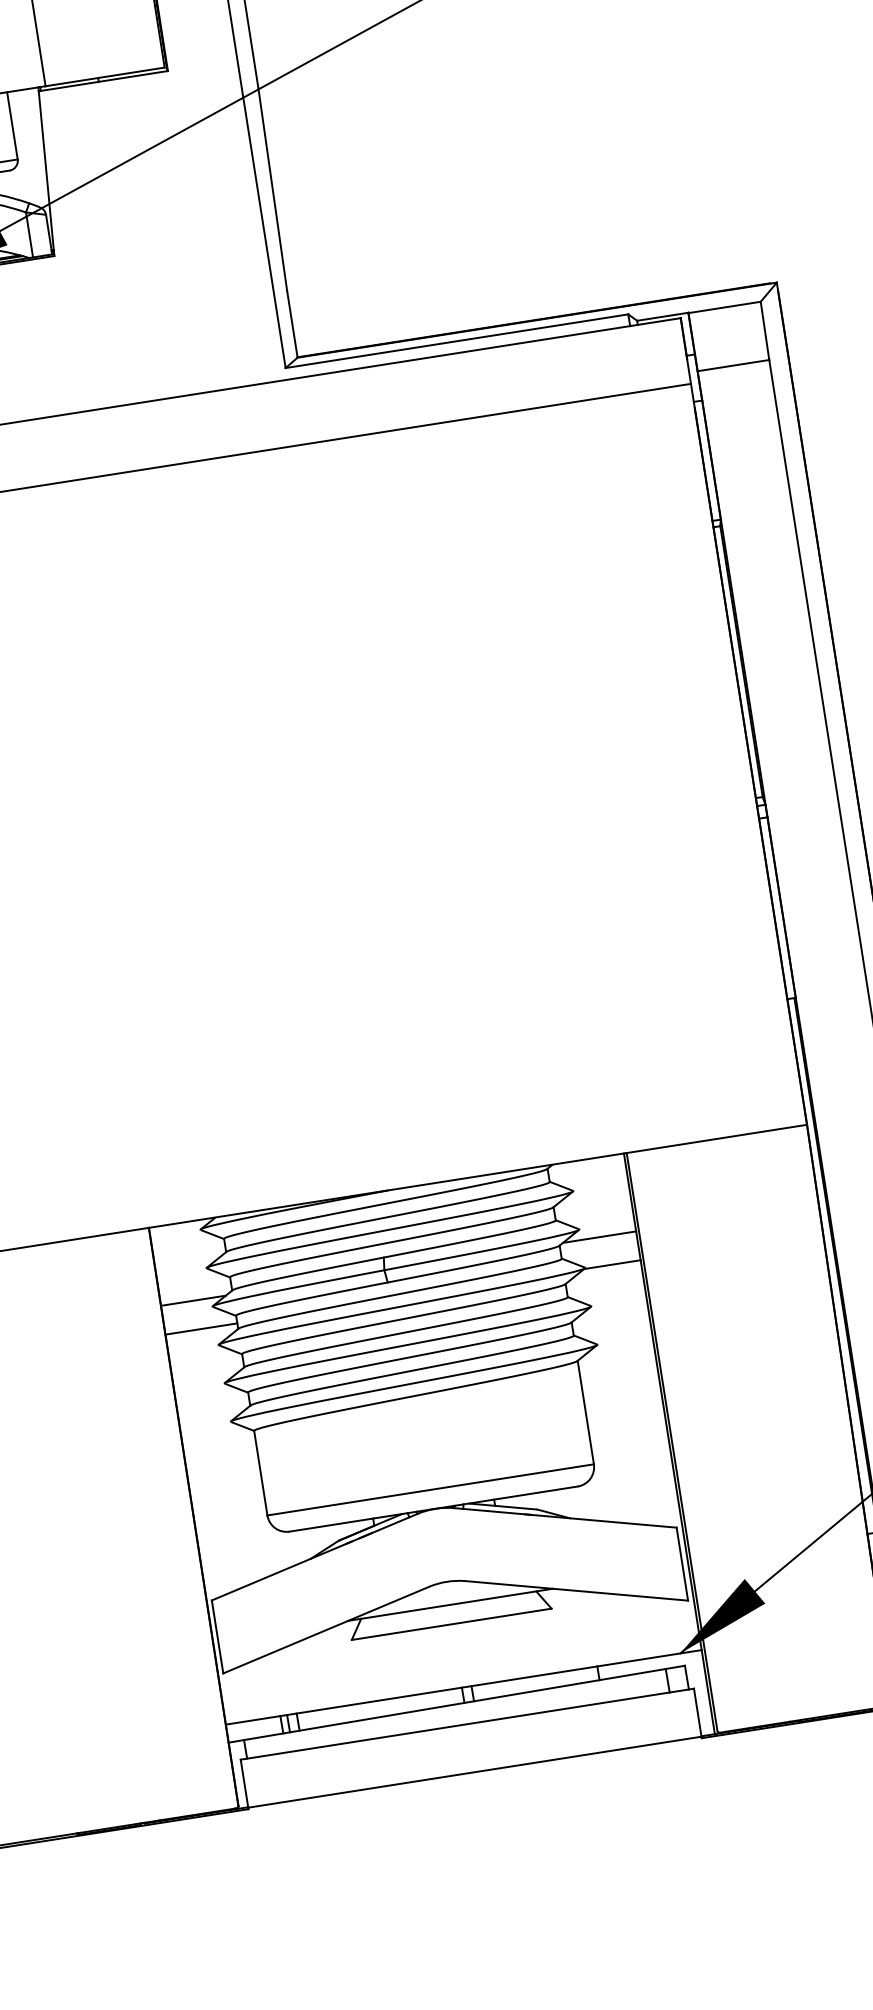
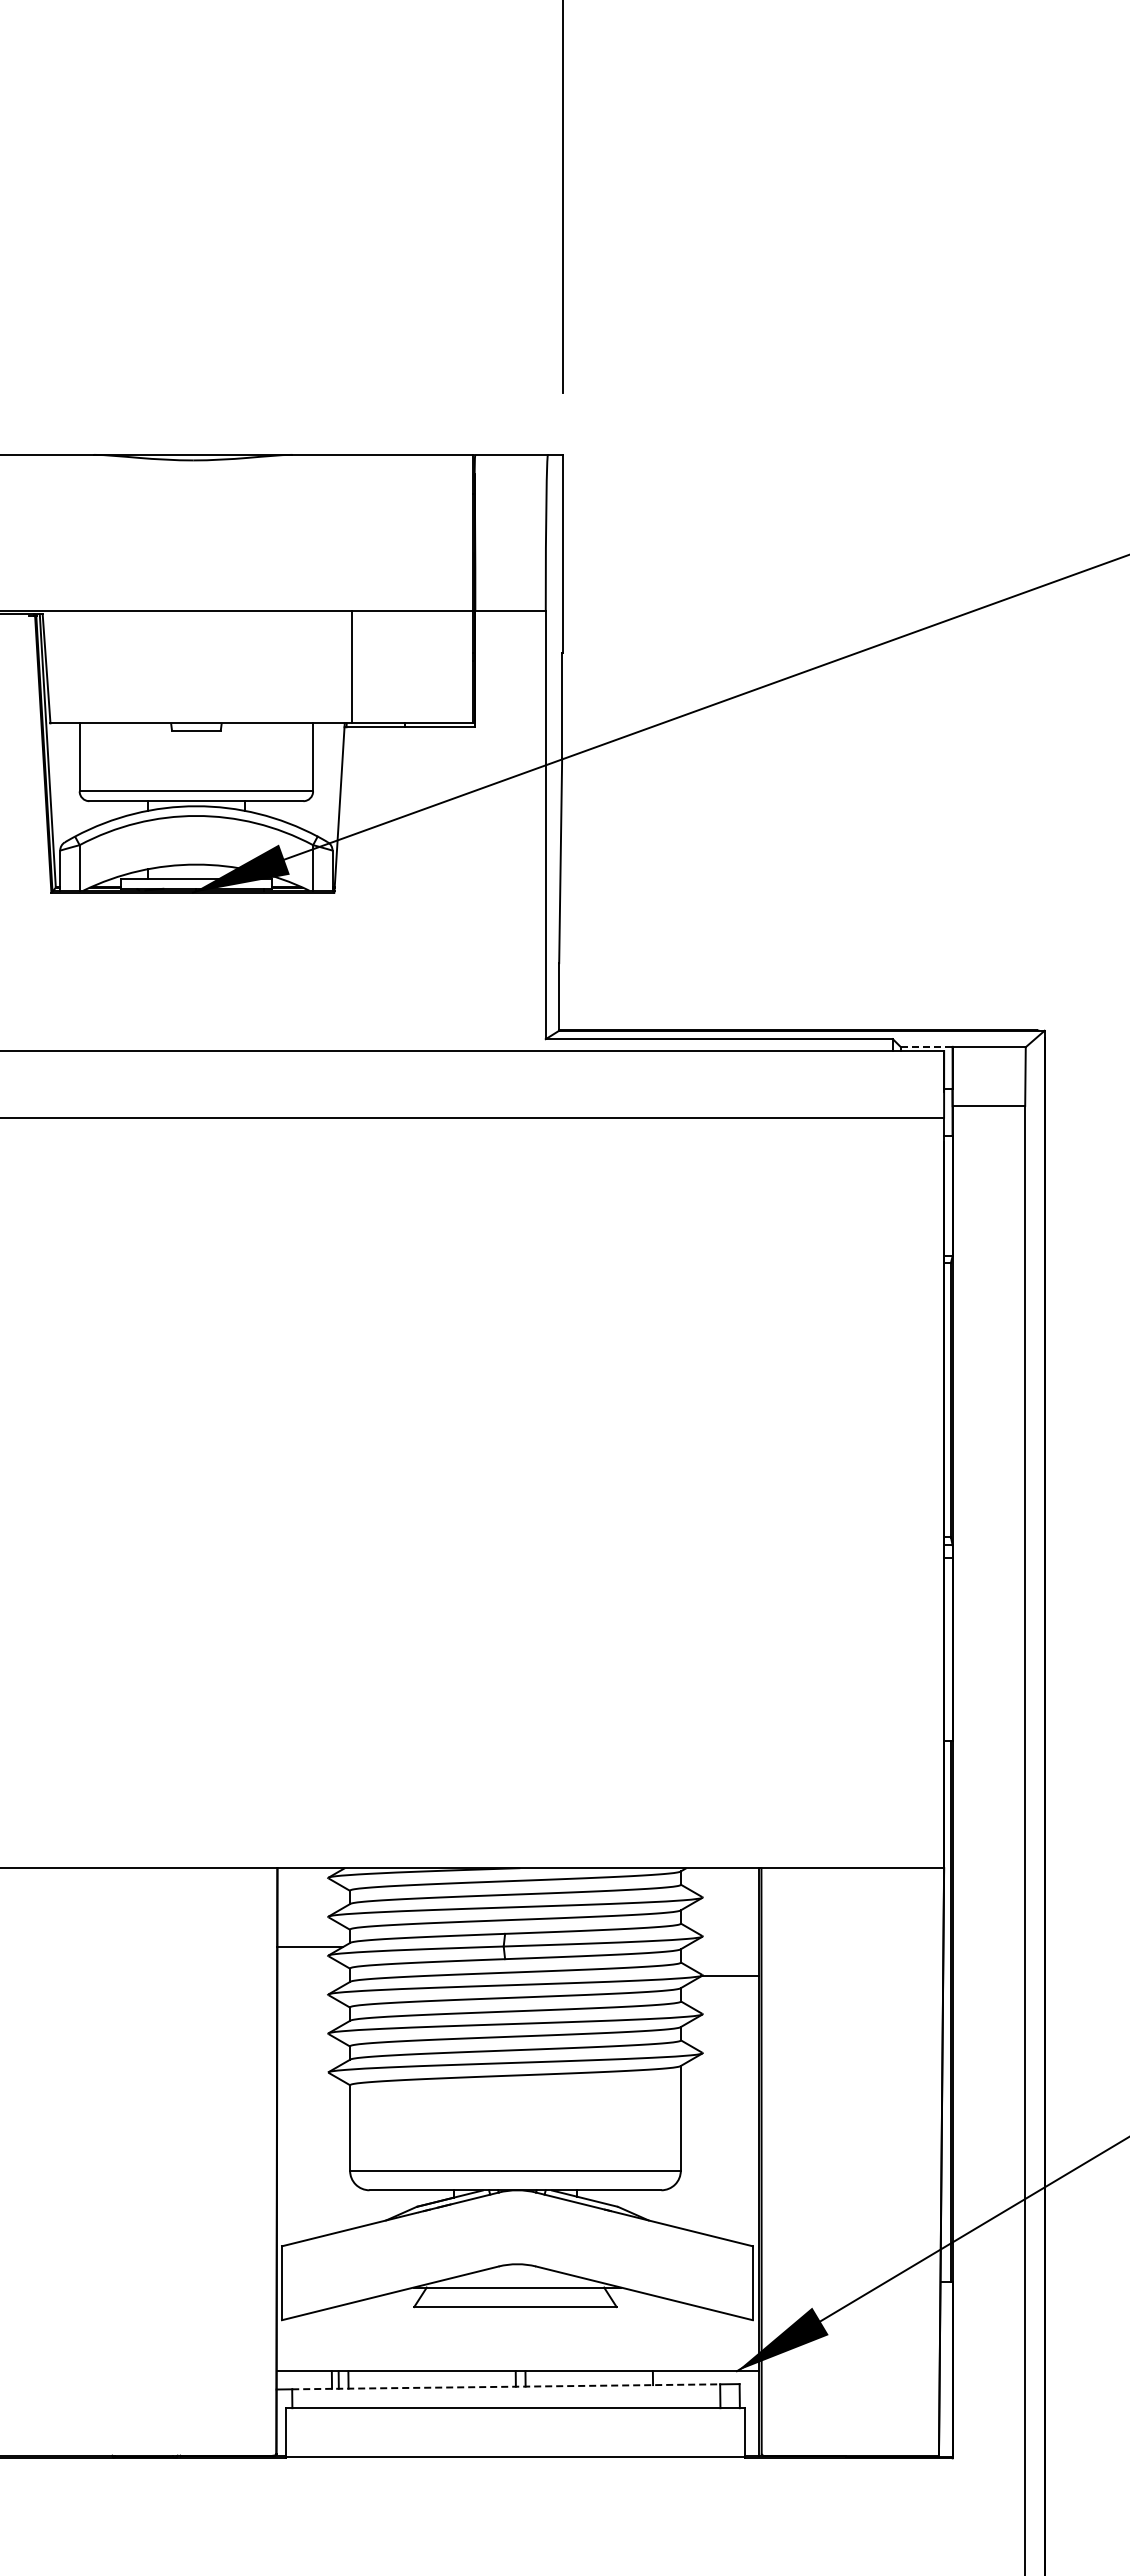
line: (662, 316) -> (926, 1046), solid -> dashed
line: (599, 1237) -> (721, 1947), removed
line: (201, 1329) -> (313, 1976), removed
line: (455, 1704) -> (506, 2386), solid -> dashed

